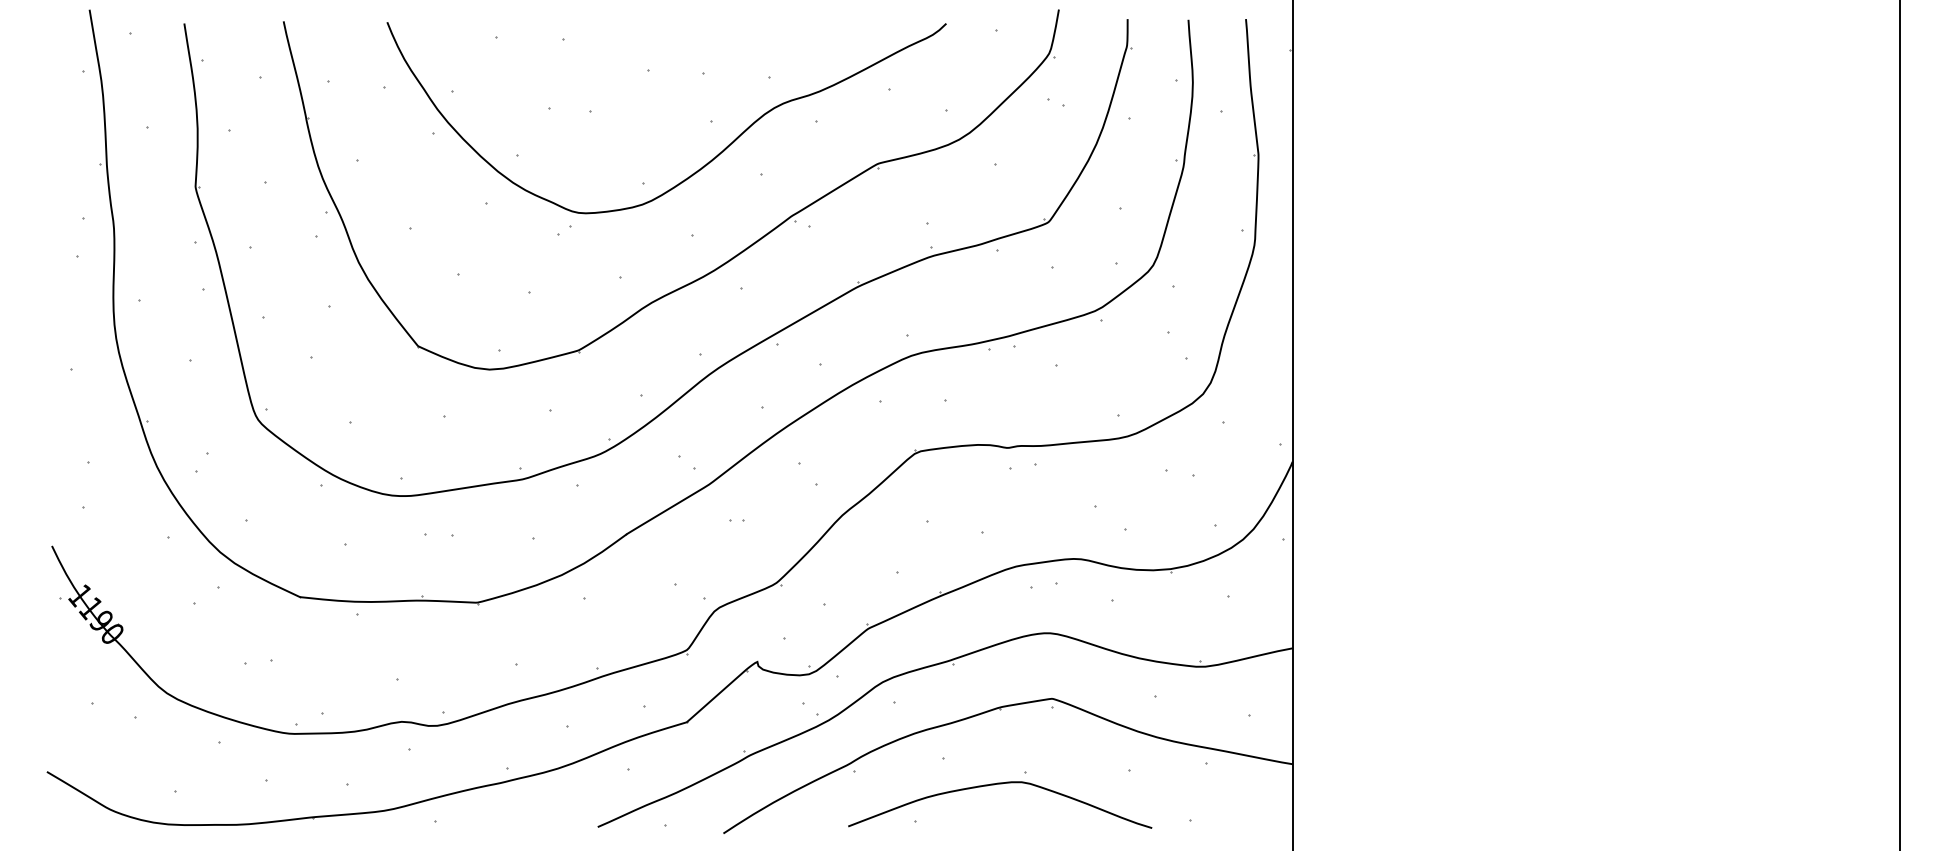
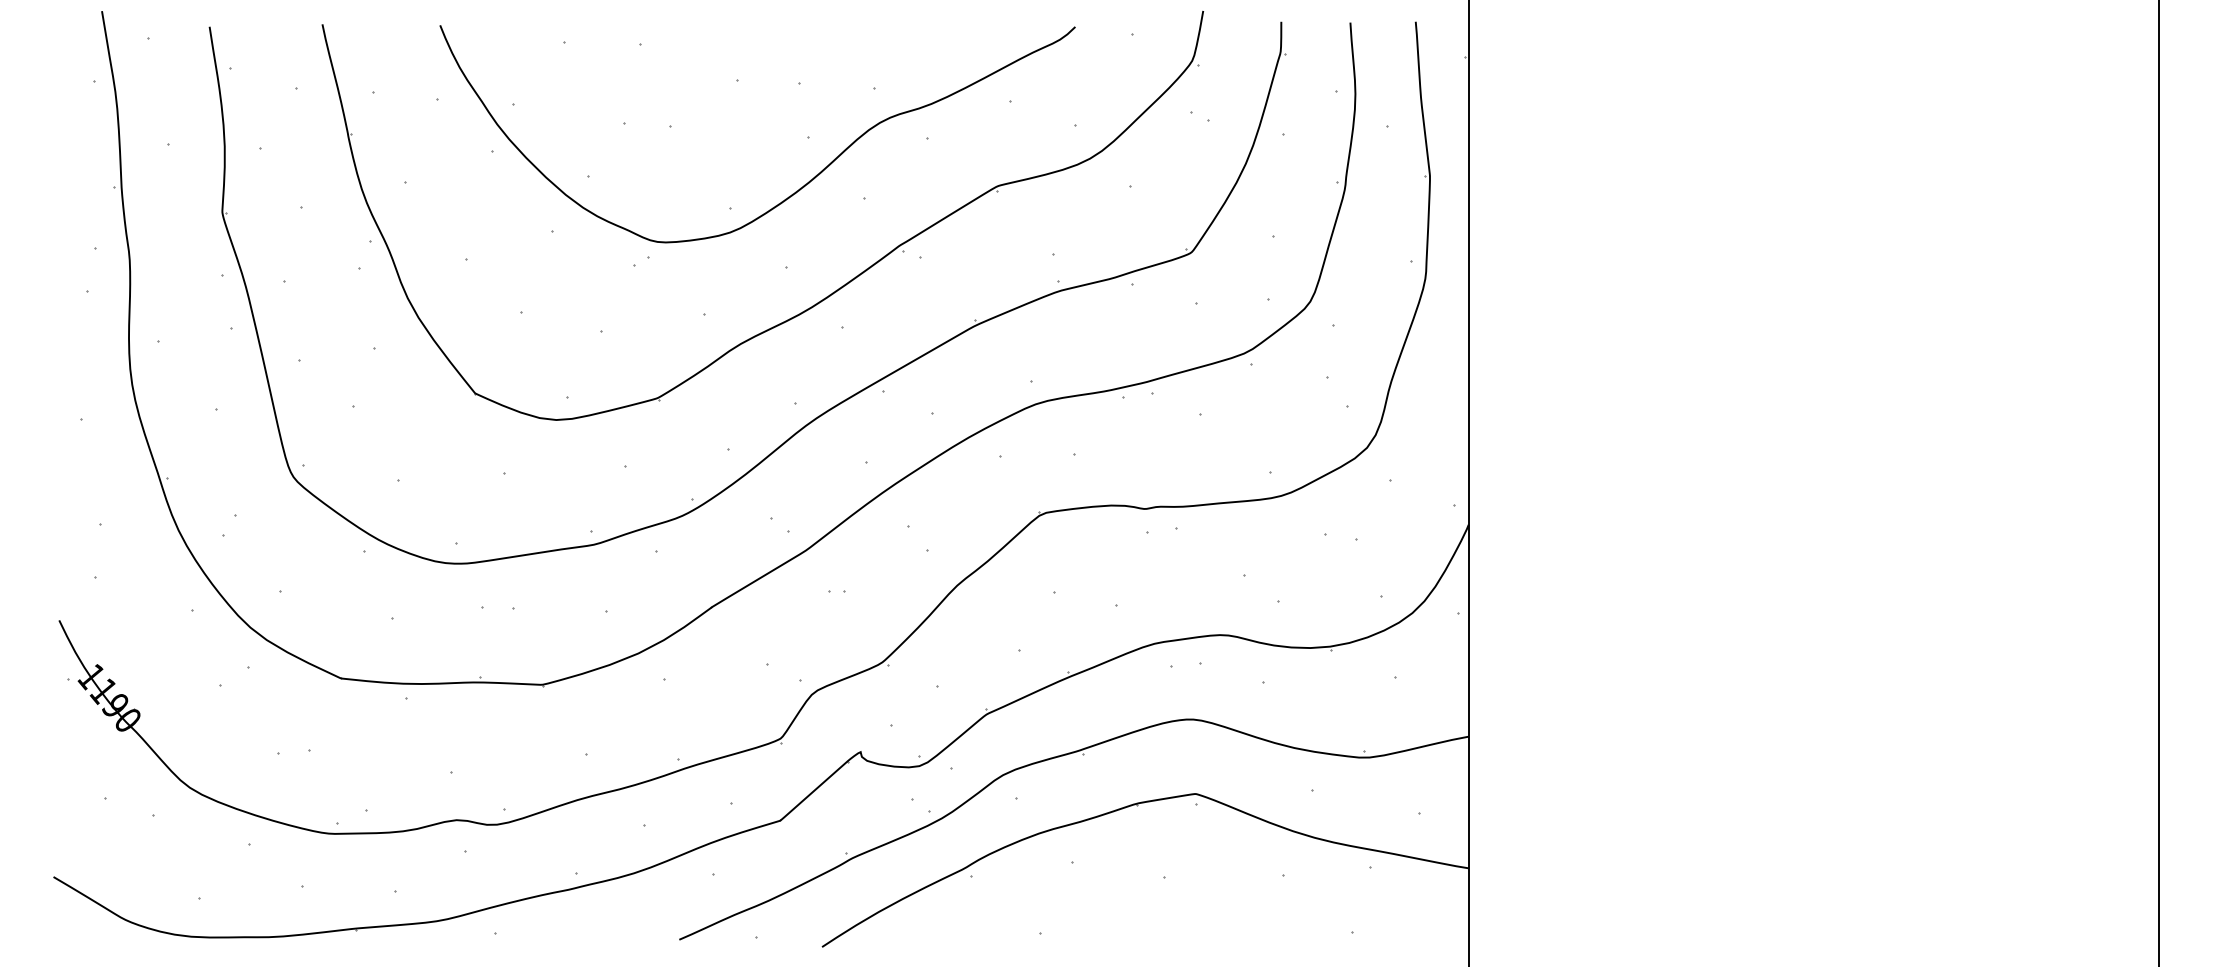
curve: (994, 785) -> (1130, 892), removed

